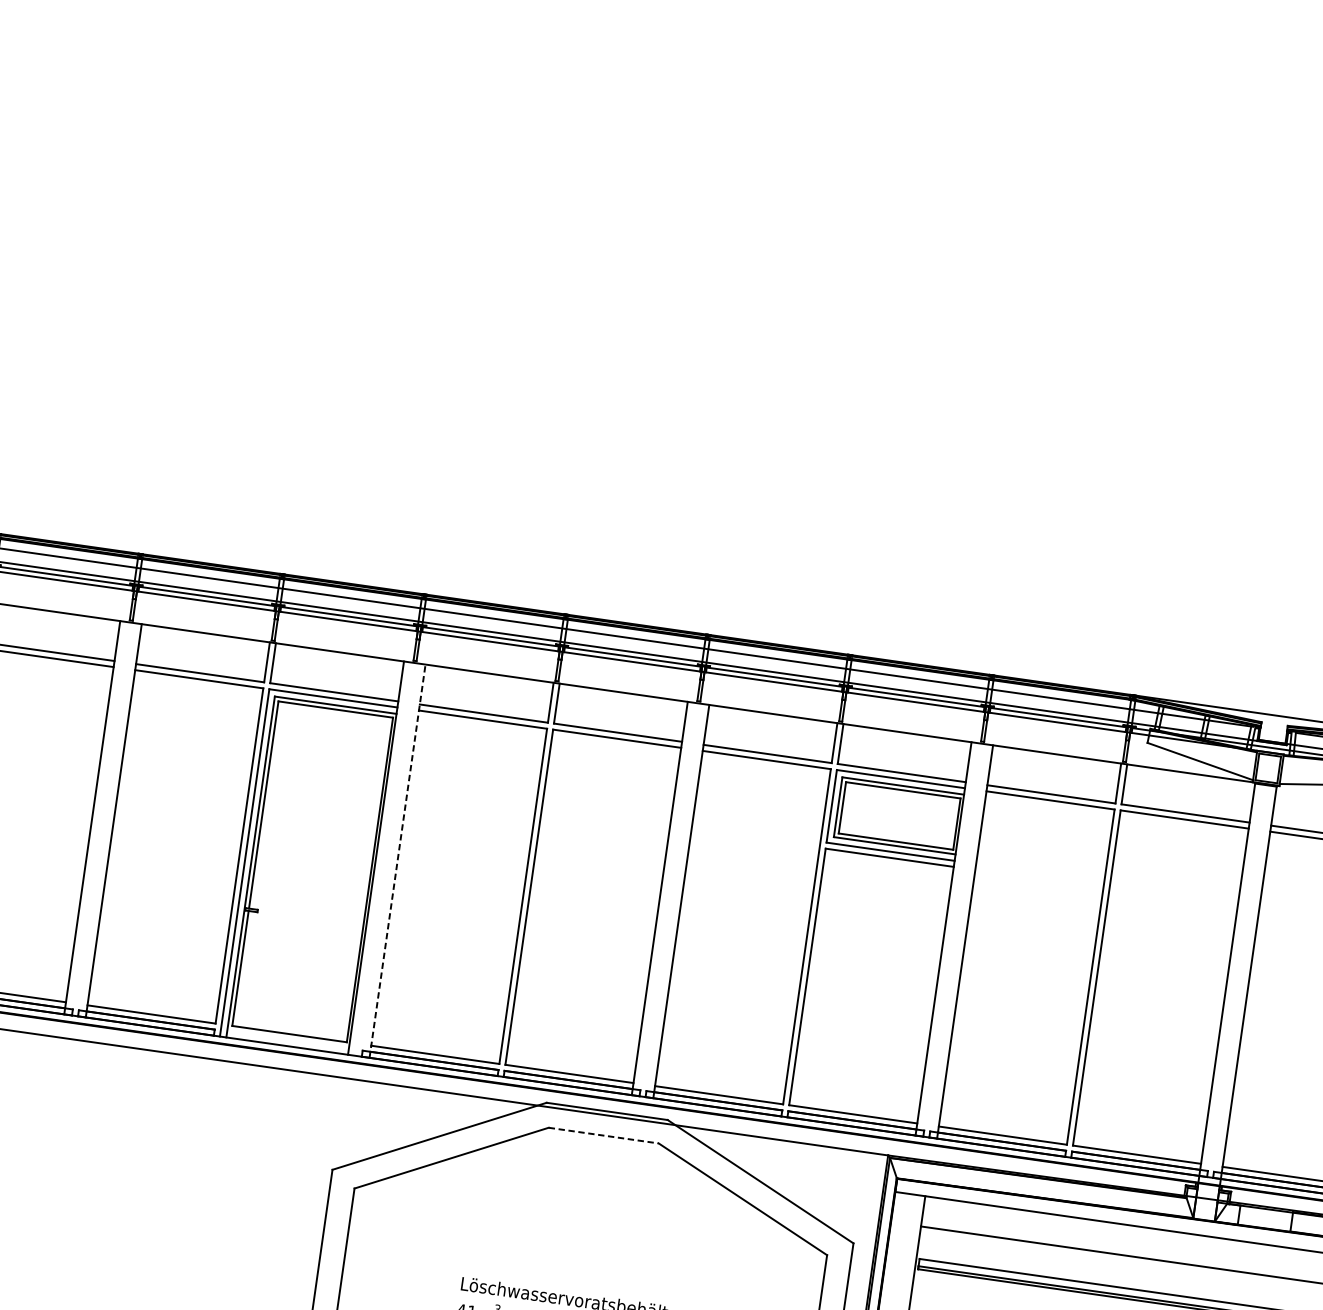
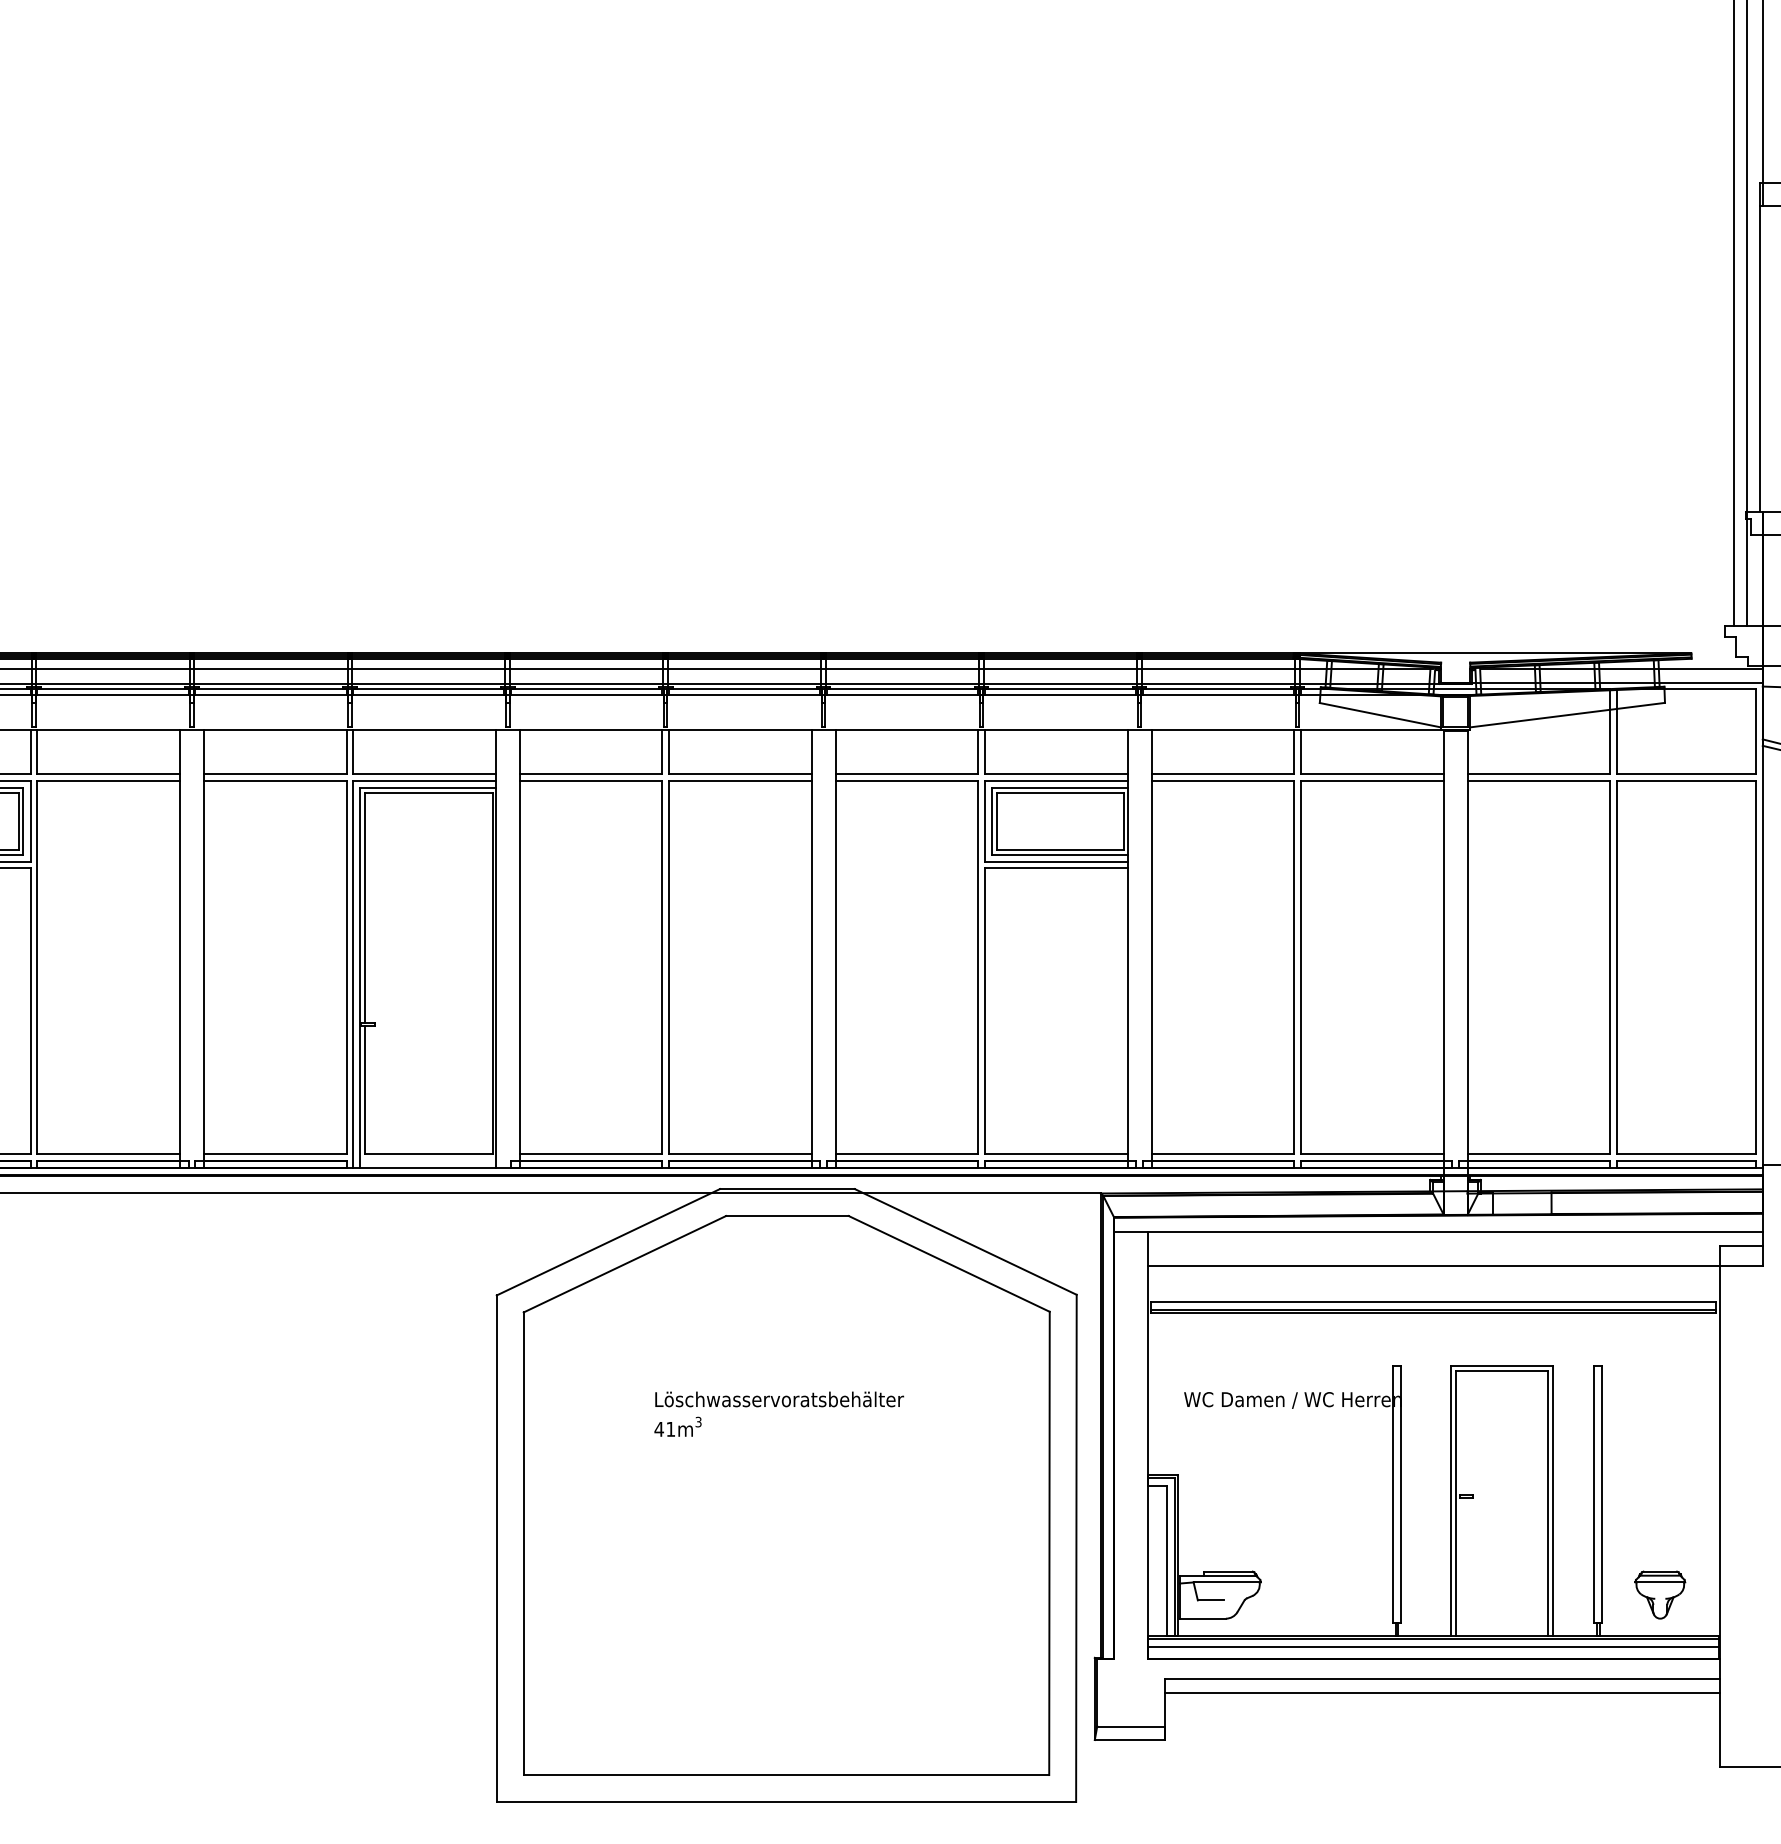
line: (397, 861) -> (519, 948), dashed -> solid
line: (603, 1136) -> (787, 1216), dashed -> solid

